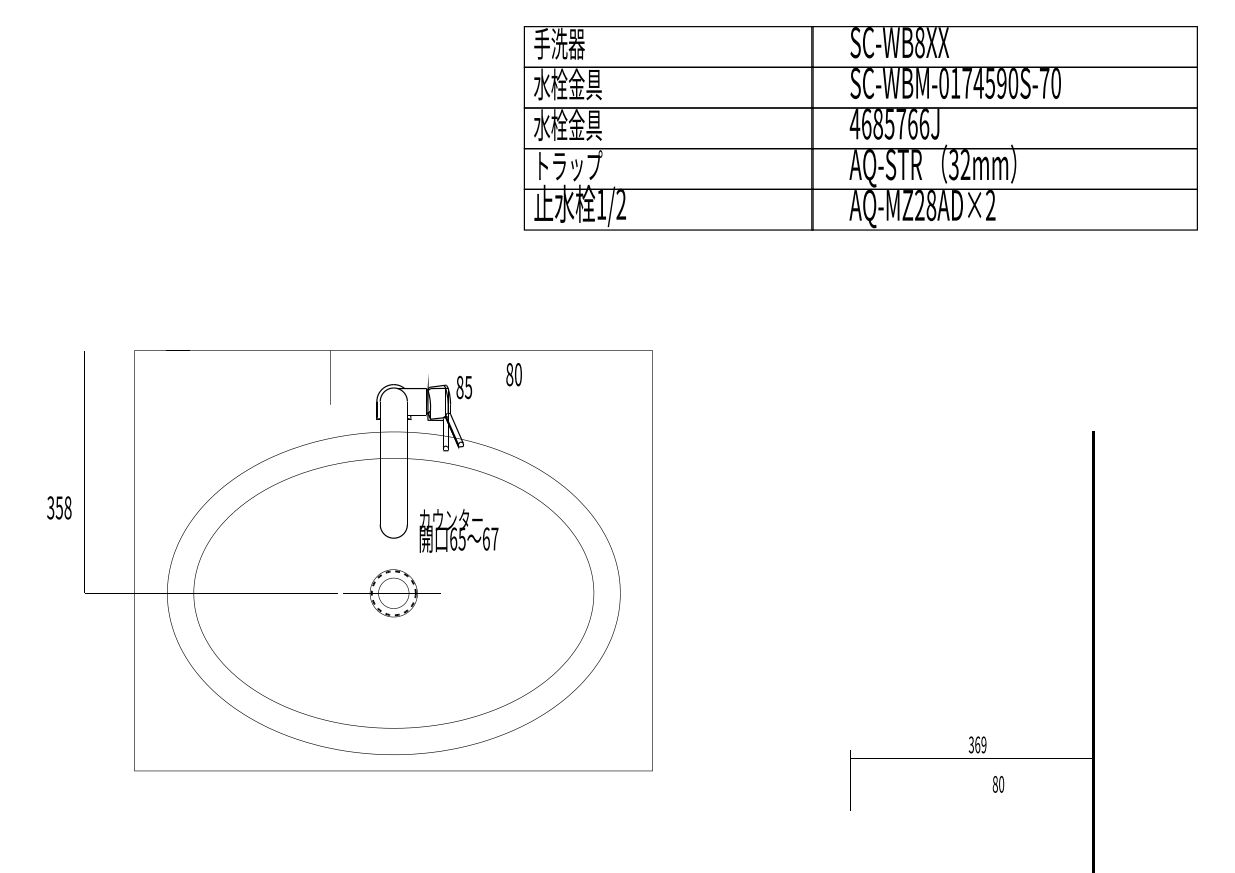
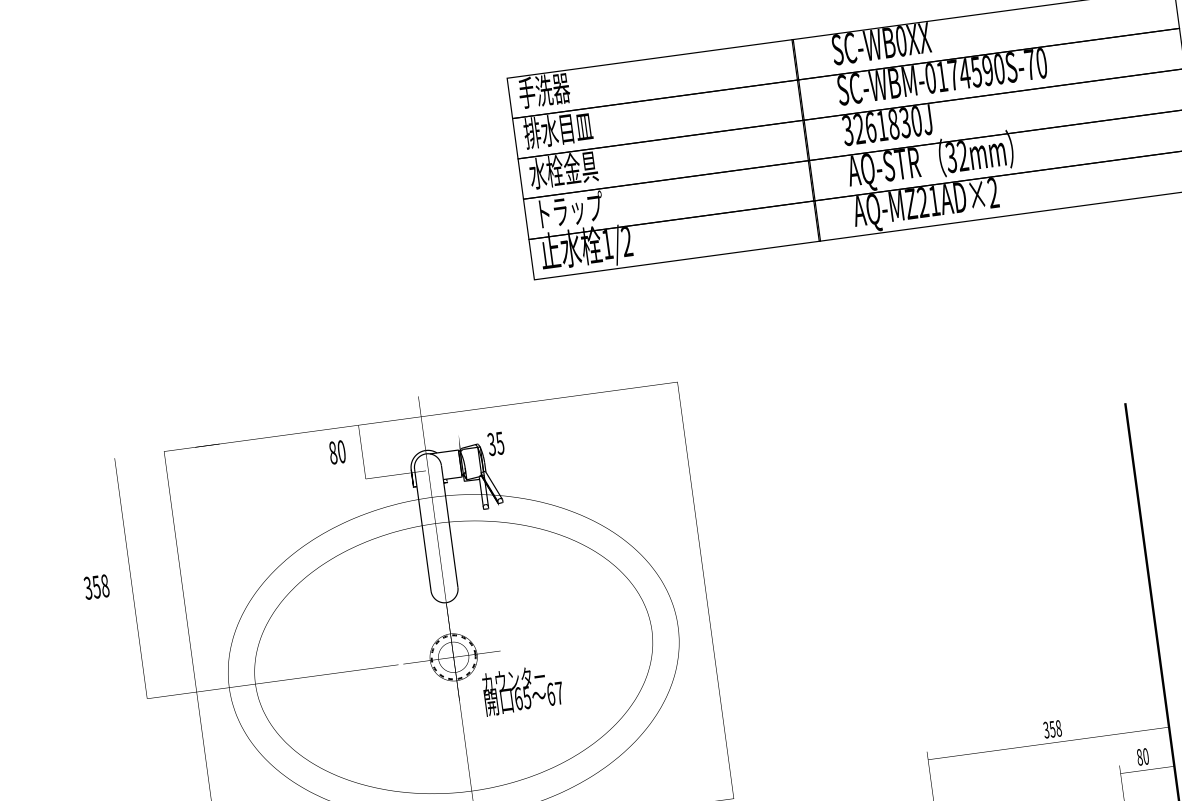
text: (919, 42) -> (900, 41), SC-WB8XX -> SC-WB0XX
text: (568, 84) -> (558, 129), 水栓金具 -> 排水目皿
text: (889, 123) -> (881, 125), 4685766J -> 3261830J
text: (931, 205) -> (934, 200), AQ-MZ28AD×2 -> AQ-MZ21AD×2
text: (513, 374) -> (336, 452), moved
text: (459, 386) -> (491, 443), 85 -> 35
text: (59, 507) -> (96, 586), moved
text: (458, 530) -> (522, 689), moved
text: (980, 744) -> (1055, 728), 369 -> 358
text: (998, 784) -> (1142, 757), moved

